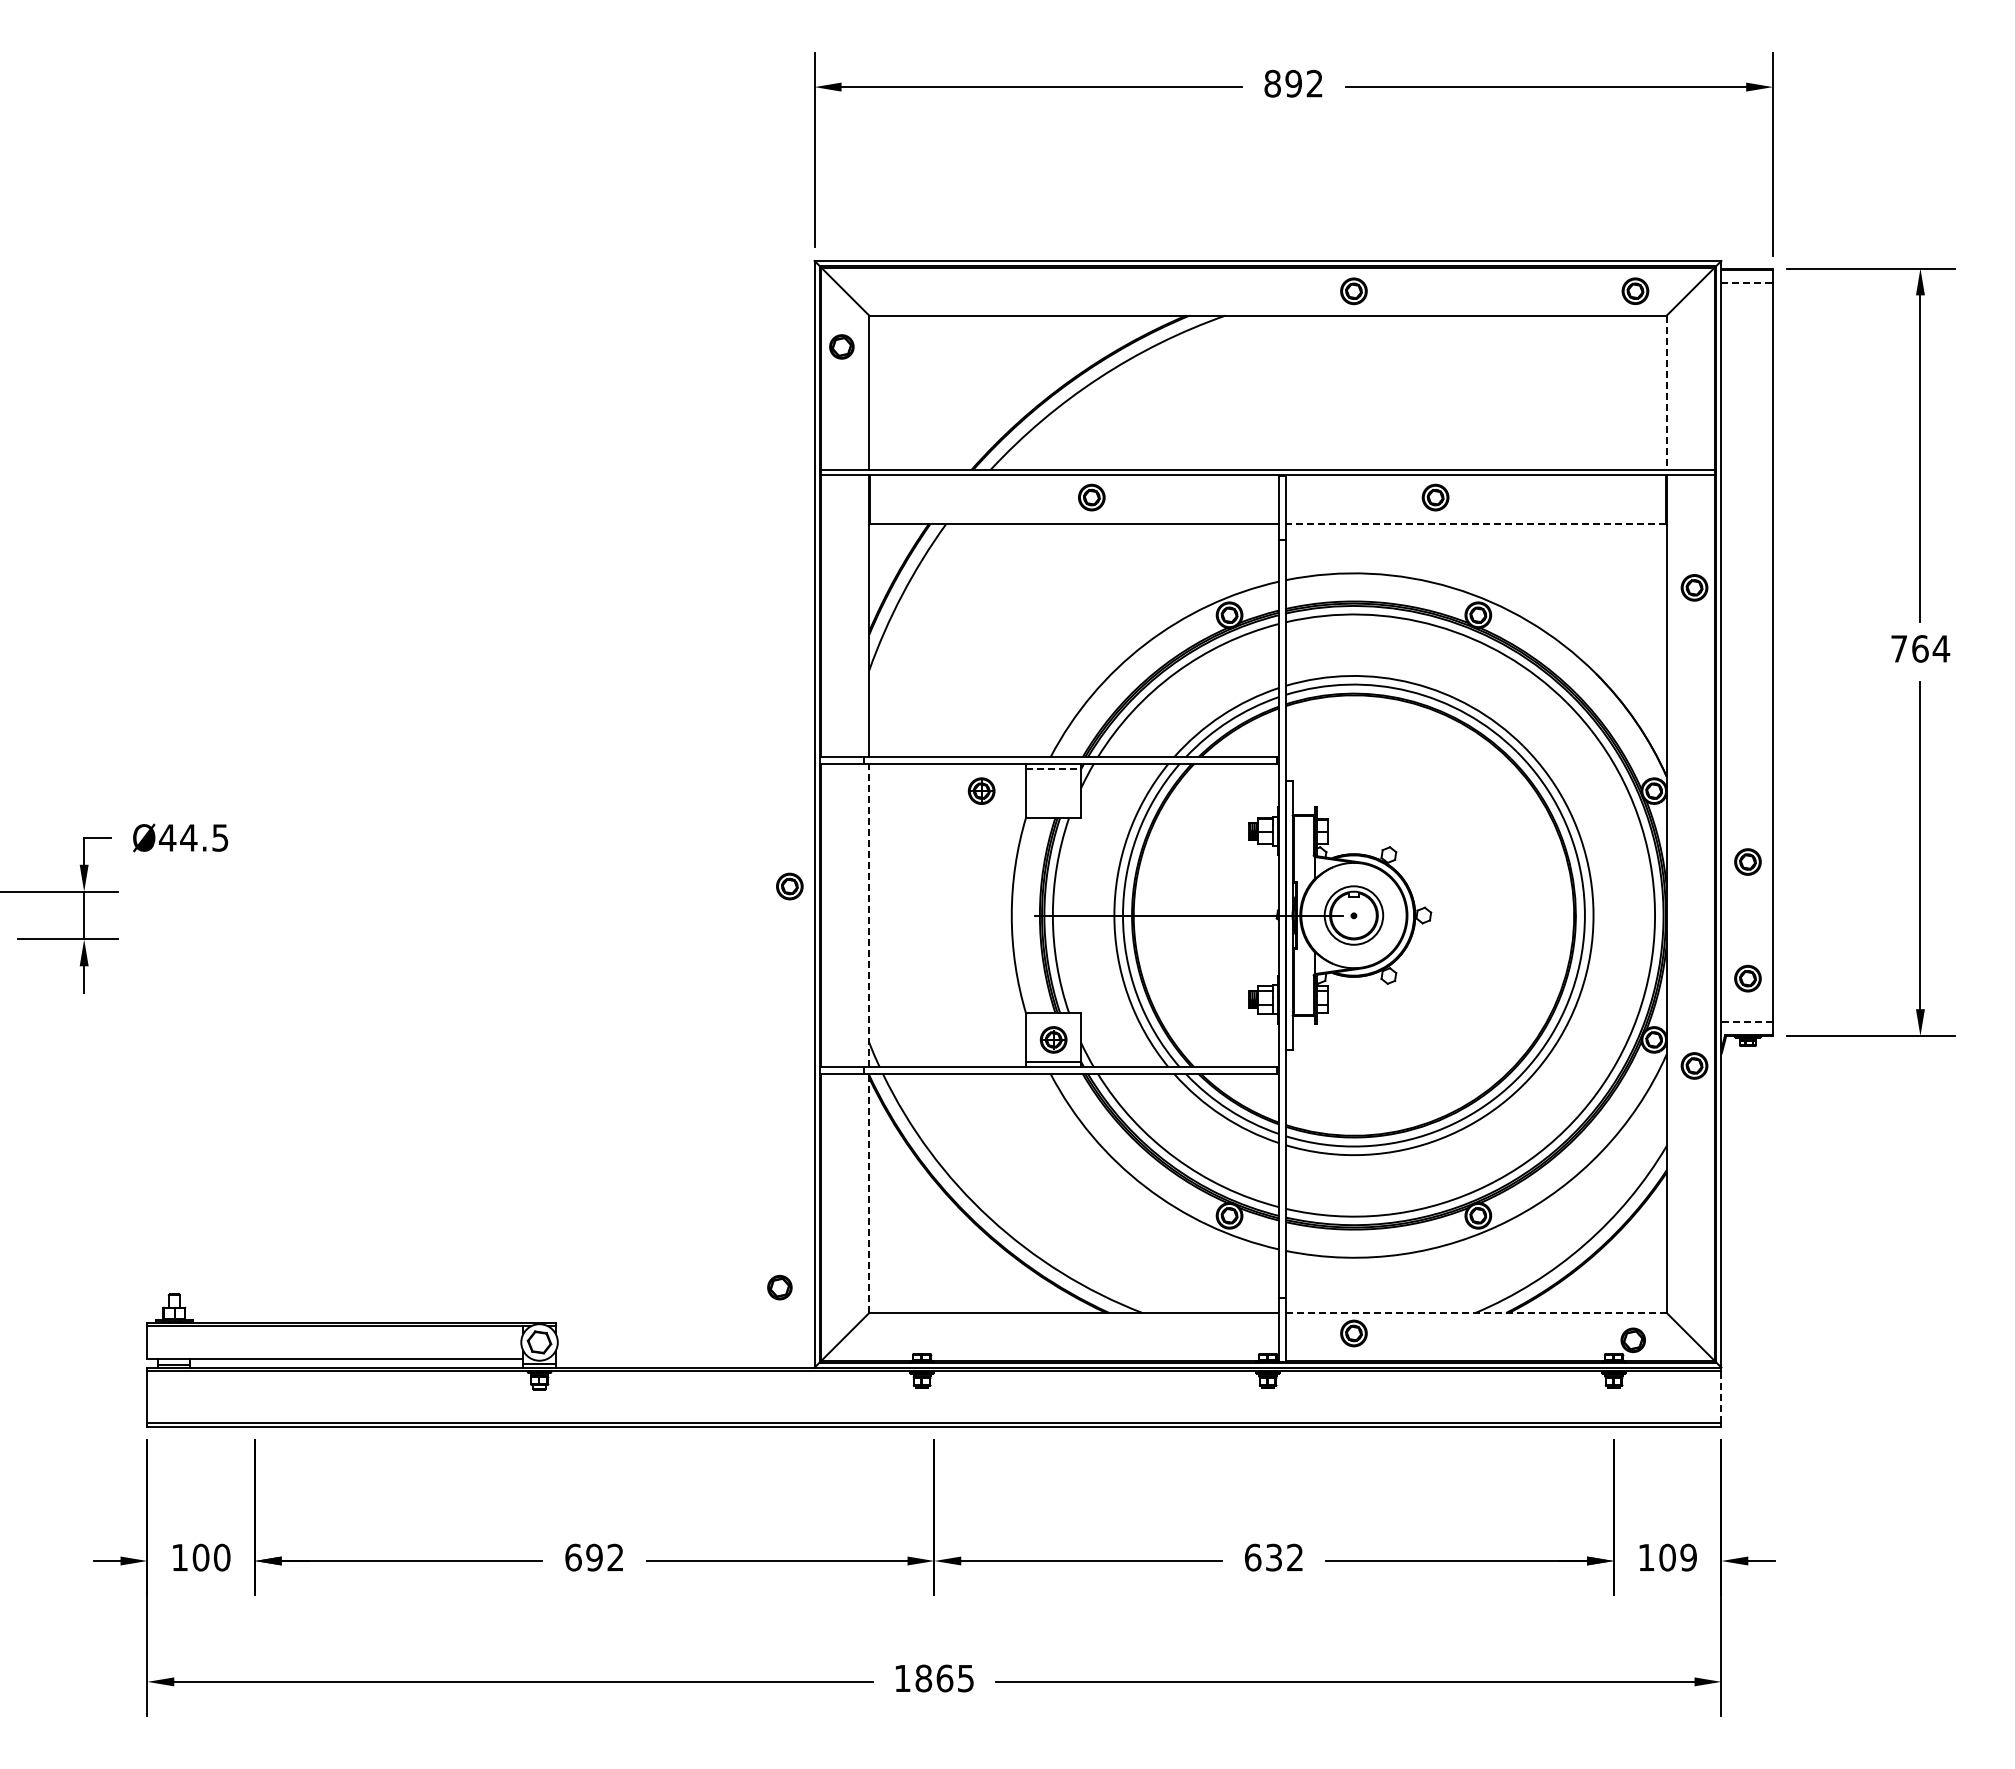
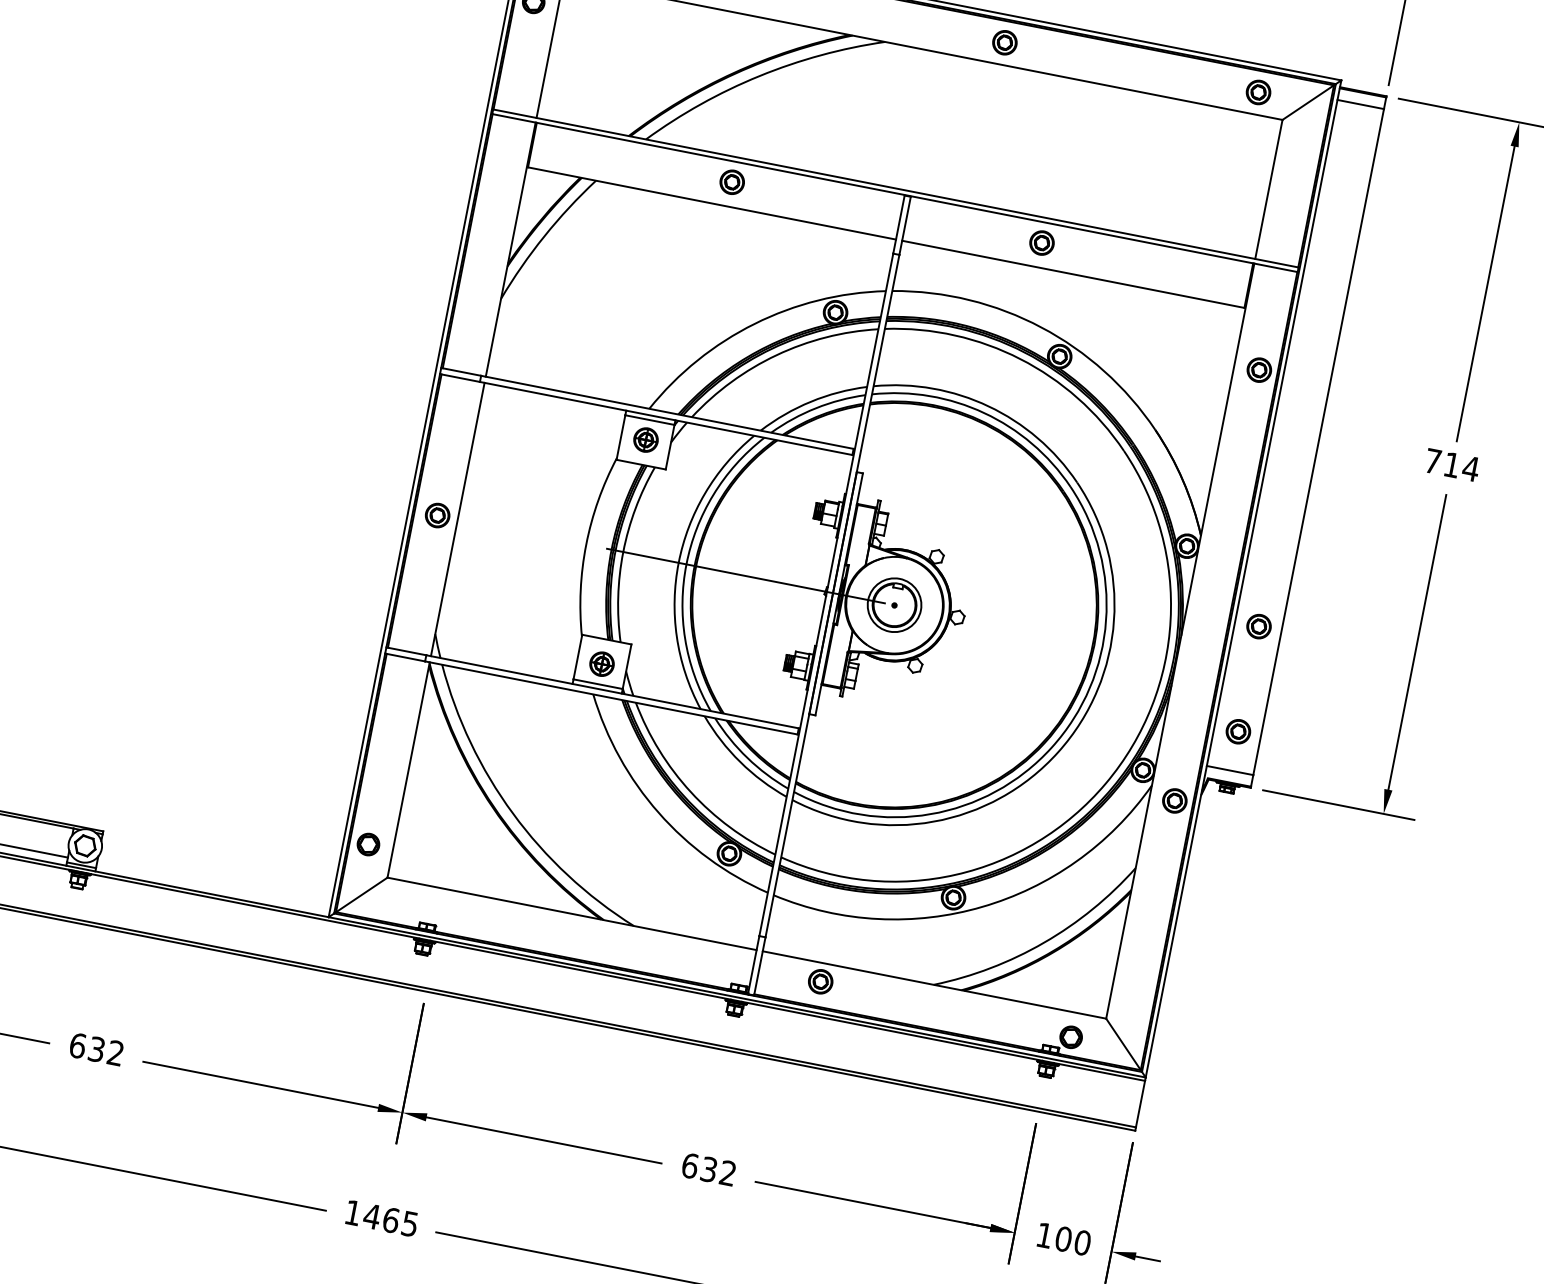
line: (1747, 282) -> (1361, 104), dashed -> solid
line: (1666, 393) -> (1268, 190), dashed -> solid
line: (1475, 524) -> (1073, 274), dashed -> solid
text: (1920, 648) -> (1452, 464), 764 -> 714
line: (1054, 769) -> (650, 420), dashed -> solid
part: (981, 790) -> (645, 439), moved
part: (789, 886) -> (437, 515), moved
line: (869, 915) -> (458, 519), dashed -> solid
line: (1747, 1021) -> (1230, 770), dashed -> solid
line: (869, 1193) -> (408, 770), dashed -> solid
part: (779, 1287) -> (368, 844), moved
line: (1476, 1313) -> (934, 985), dashed -> solid
line: (1721, 1397) -> (1140, 1104), dashed -> solid
text: (594, 1557) -> (96, 1049), 692 -> 632
text: (1688, 1557) -> (1082, 1242), 109 -> 100
text: (923, 1678) -> (371, 1216), 1865 -> 1465

